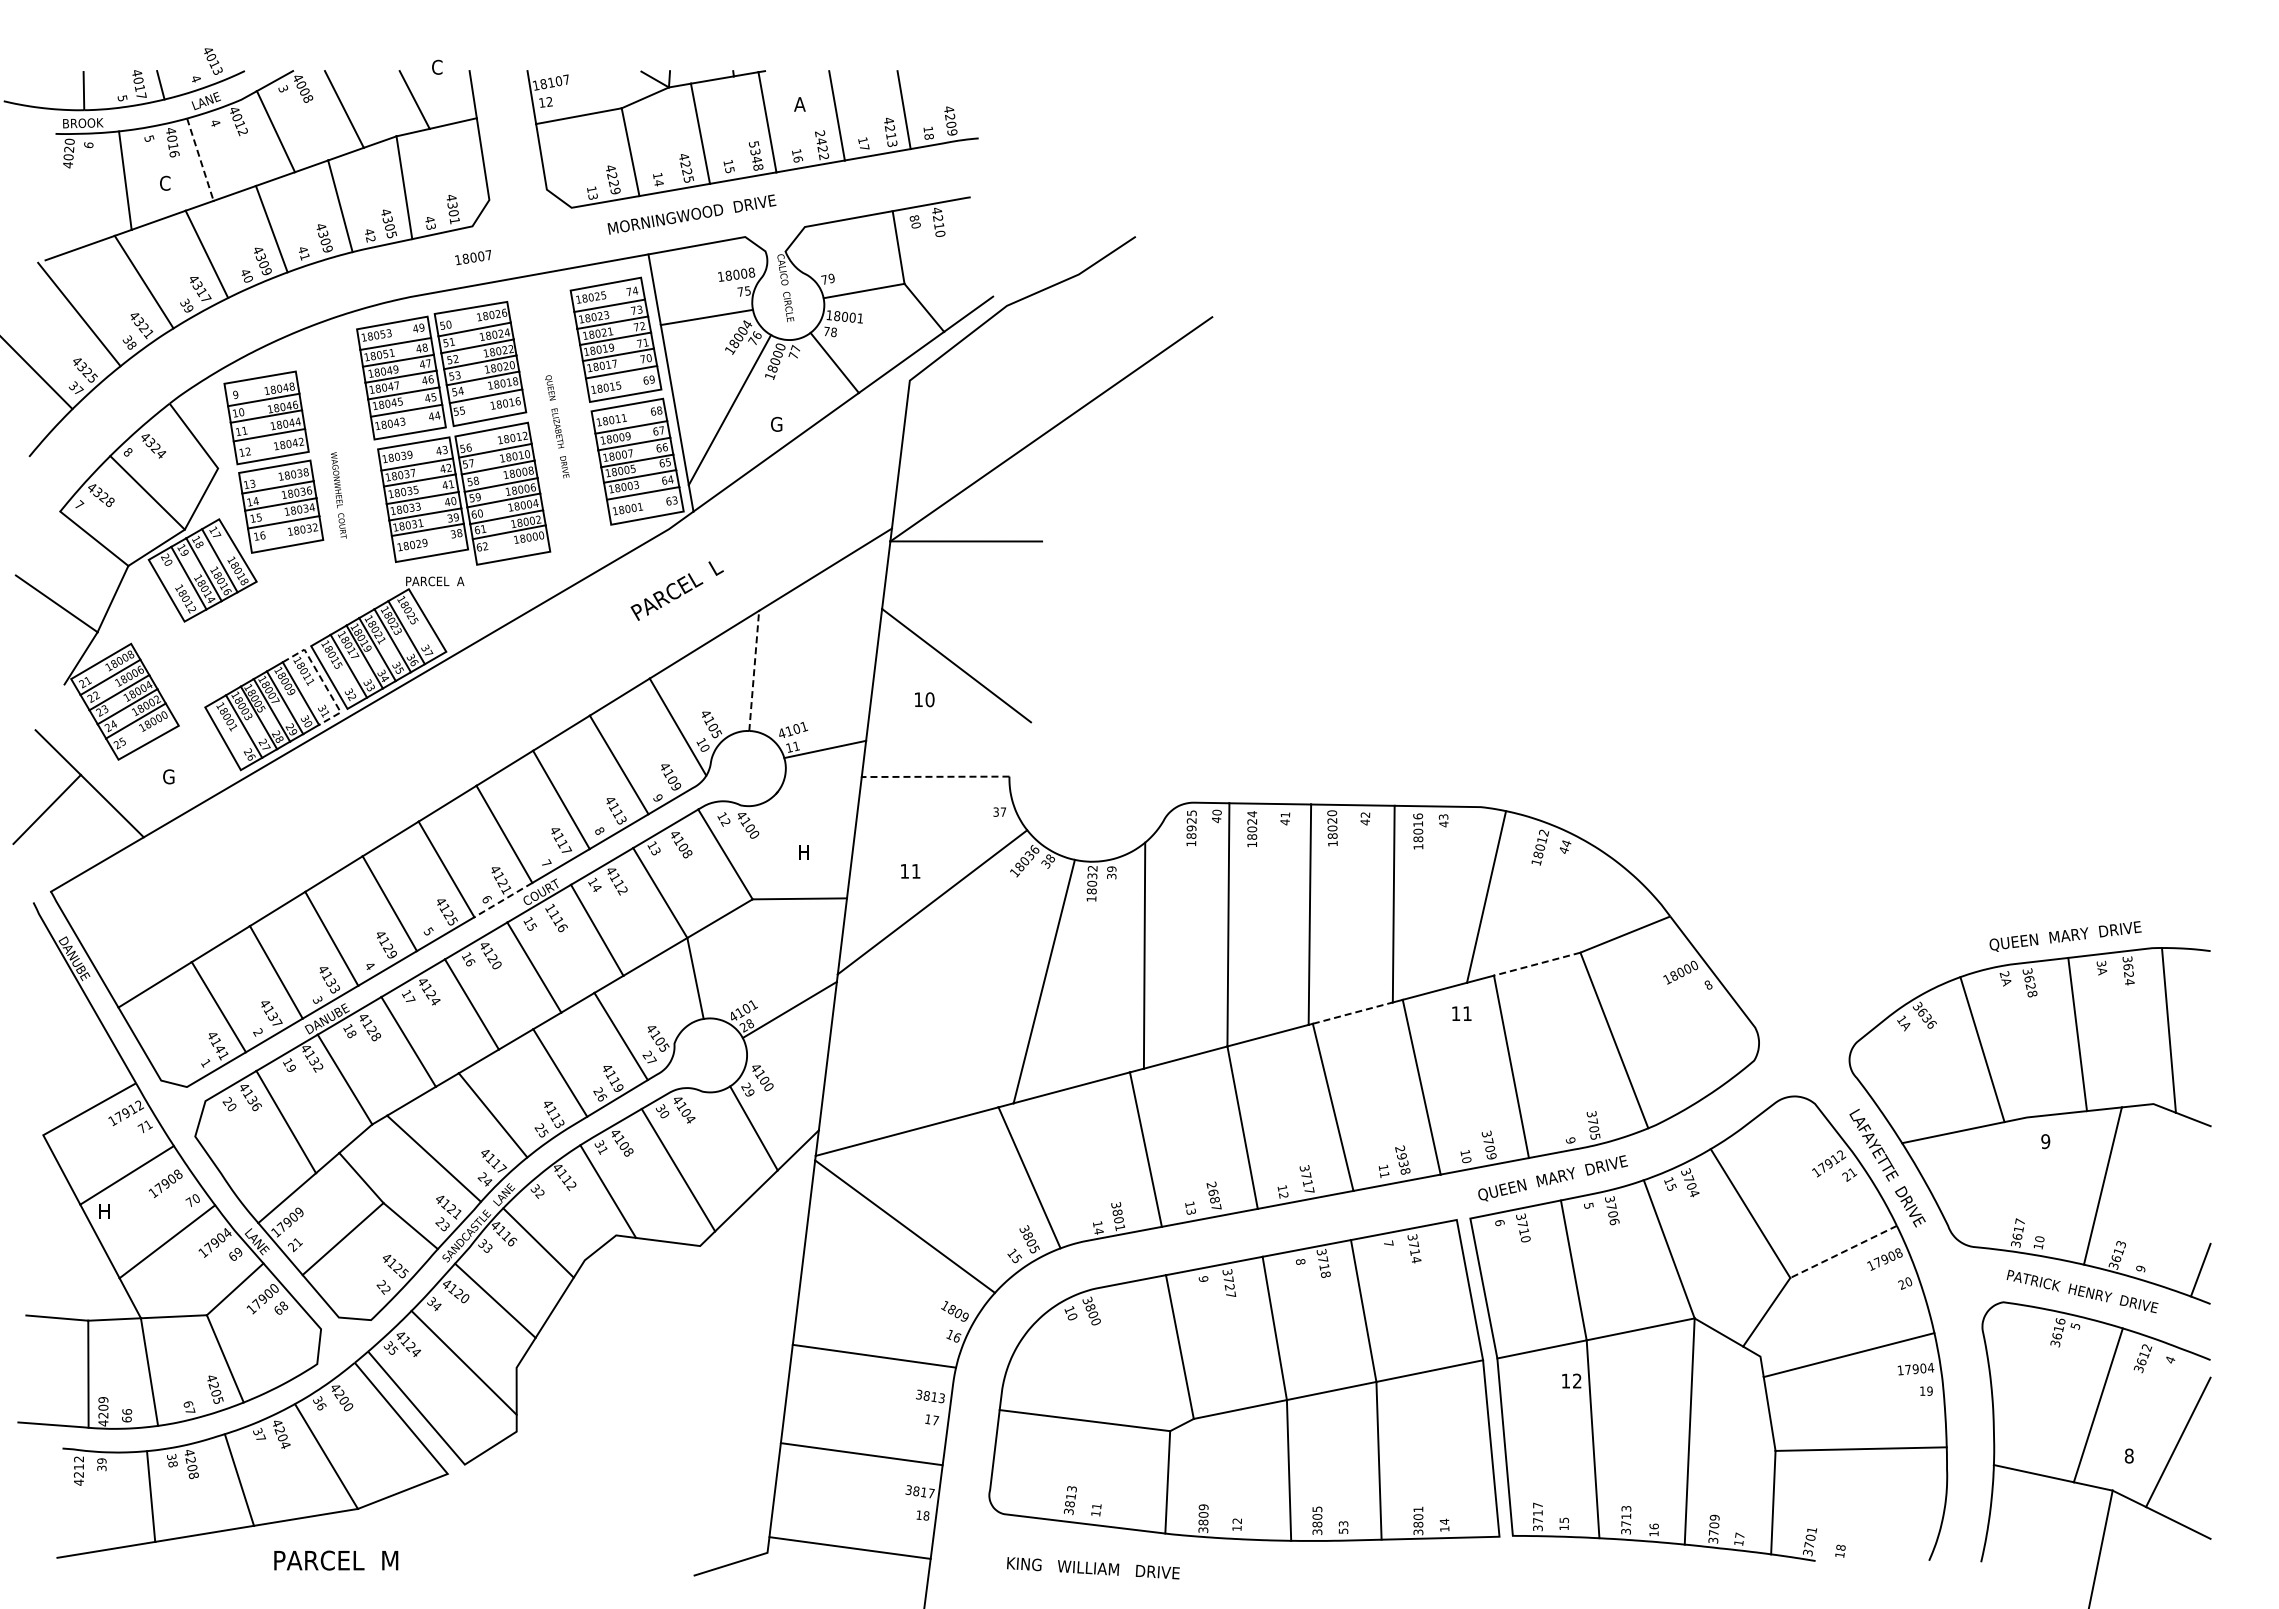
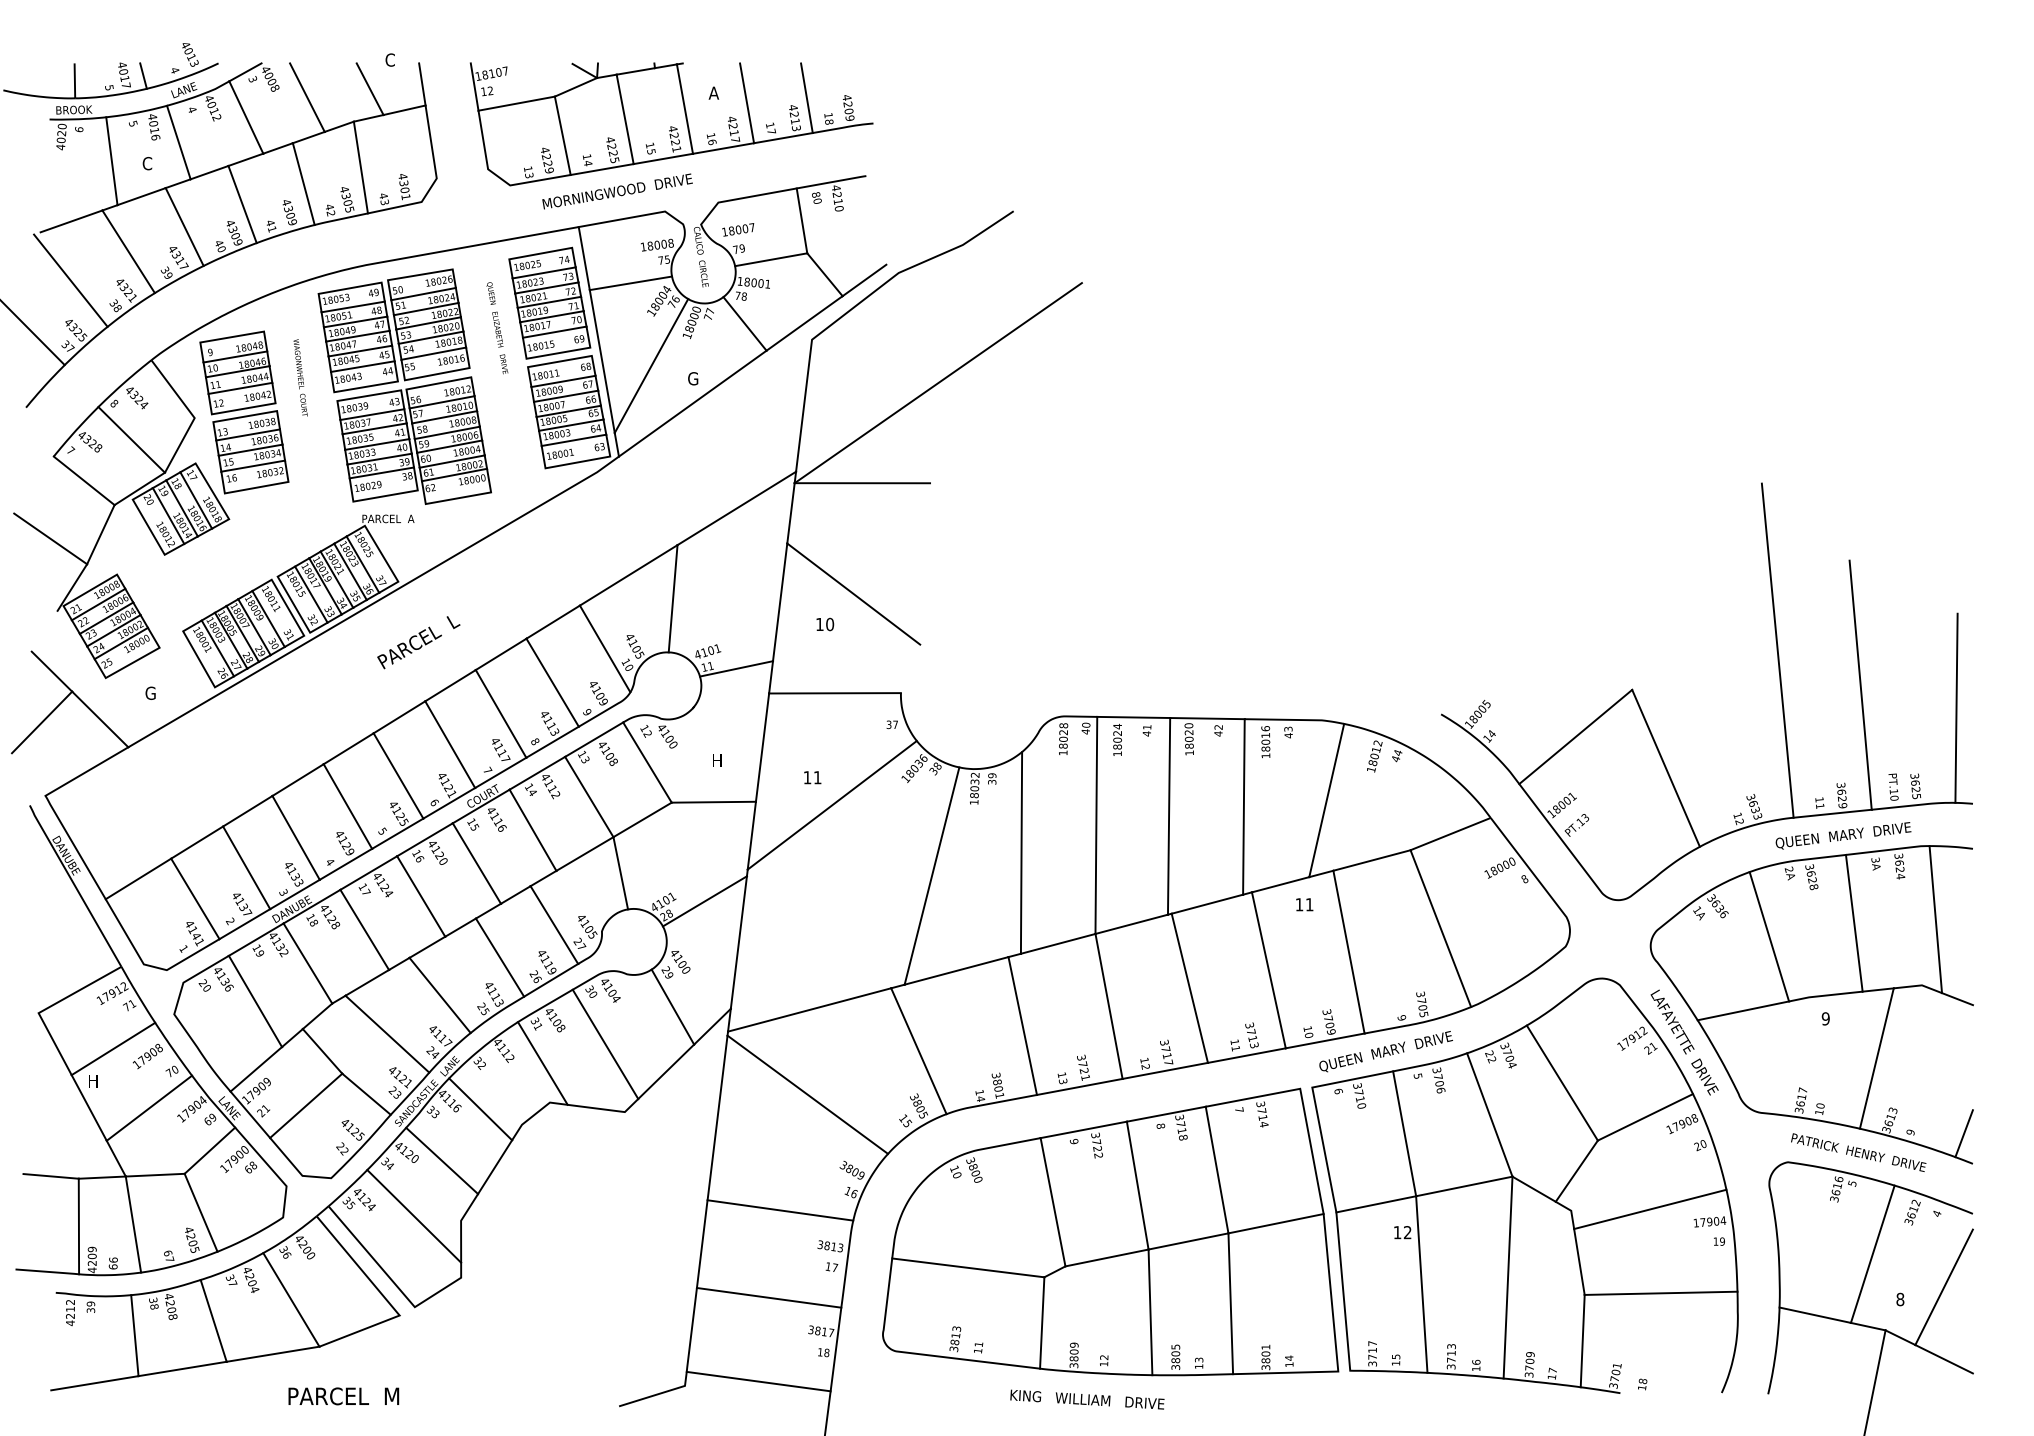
text: (822, 145) -> (734, 129), 2422 -> 4217
text: (755, 155) -> (674, 138), 5348 -> 4221
line: (200, 160) -> (178, 143), dashed -> solid
text: (472, 257) -> (737, 229), moved
text: (557, 426) -> (497, 327), moved
text: (338, 495) -> (300, 377), moved
text: (676, 590) -> (418, 642), moved
line: (754, 670) -> (673, 598), dashed -> solid
line: (322, 681) -> (287, 608), dashed -> solid
line: (935, 776) -> (834, 693), dashed -> solid
part: (1842, 801) -> (1644, 715), added
text: (1191, 820) -> (1063, 732), 18925 -> 18028
line: (503, 900) -> (449, 803), dashed -> solid
text: (550, 908) -> (491, 810), 1116 -> 4116
line: (1537, 964) -> (1372, 860), dashed -> solid
line: (1353, 1013) -> (1207, 904), dashed -> solid
text: (1402, 1159) -> (1251, 1034), 2938 -> 3713
text: (1670, 1183) -> (1490, 1056), 15 -> 22
text: (1213, 1196) -> (1083, 1067), 2687 -> 3721
line: (1843, 1252) -> (1645, 1117), dashed -> solid
text: (1231, 1294) -> (1099, 1155), 3727 -> 3722
text: (944, 1305) -> (842, 1165), 1809 -> 3809
text: (1343, 1530) -> (1199, 1365), 53 -> 13
text: (336, 1560) -> (344, 1396), moved
text: (1093, 1568) -> (1087, 1399), moved

